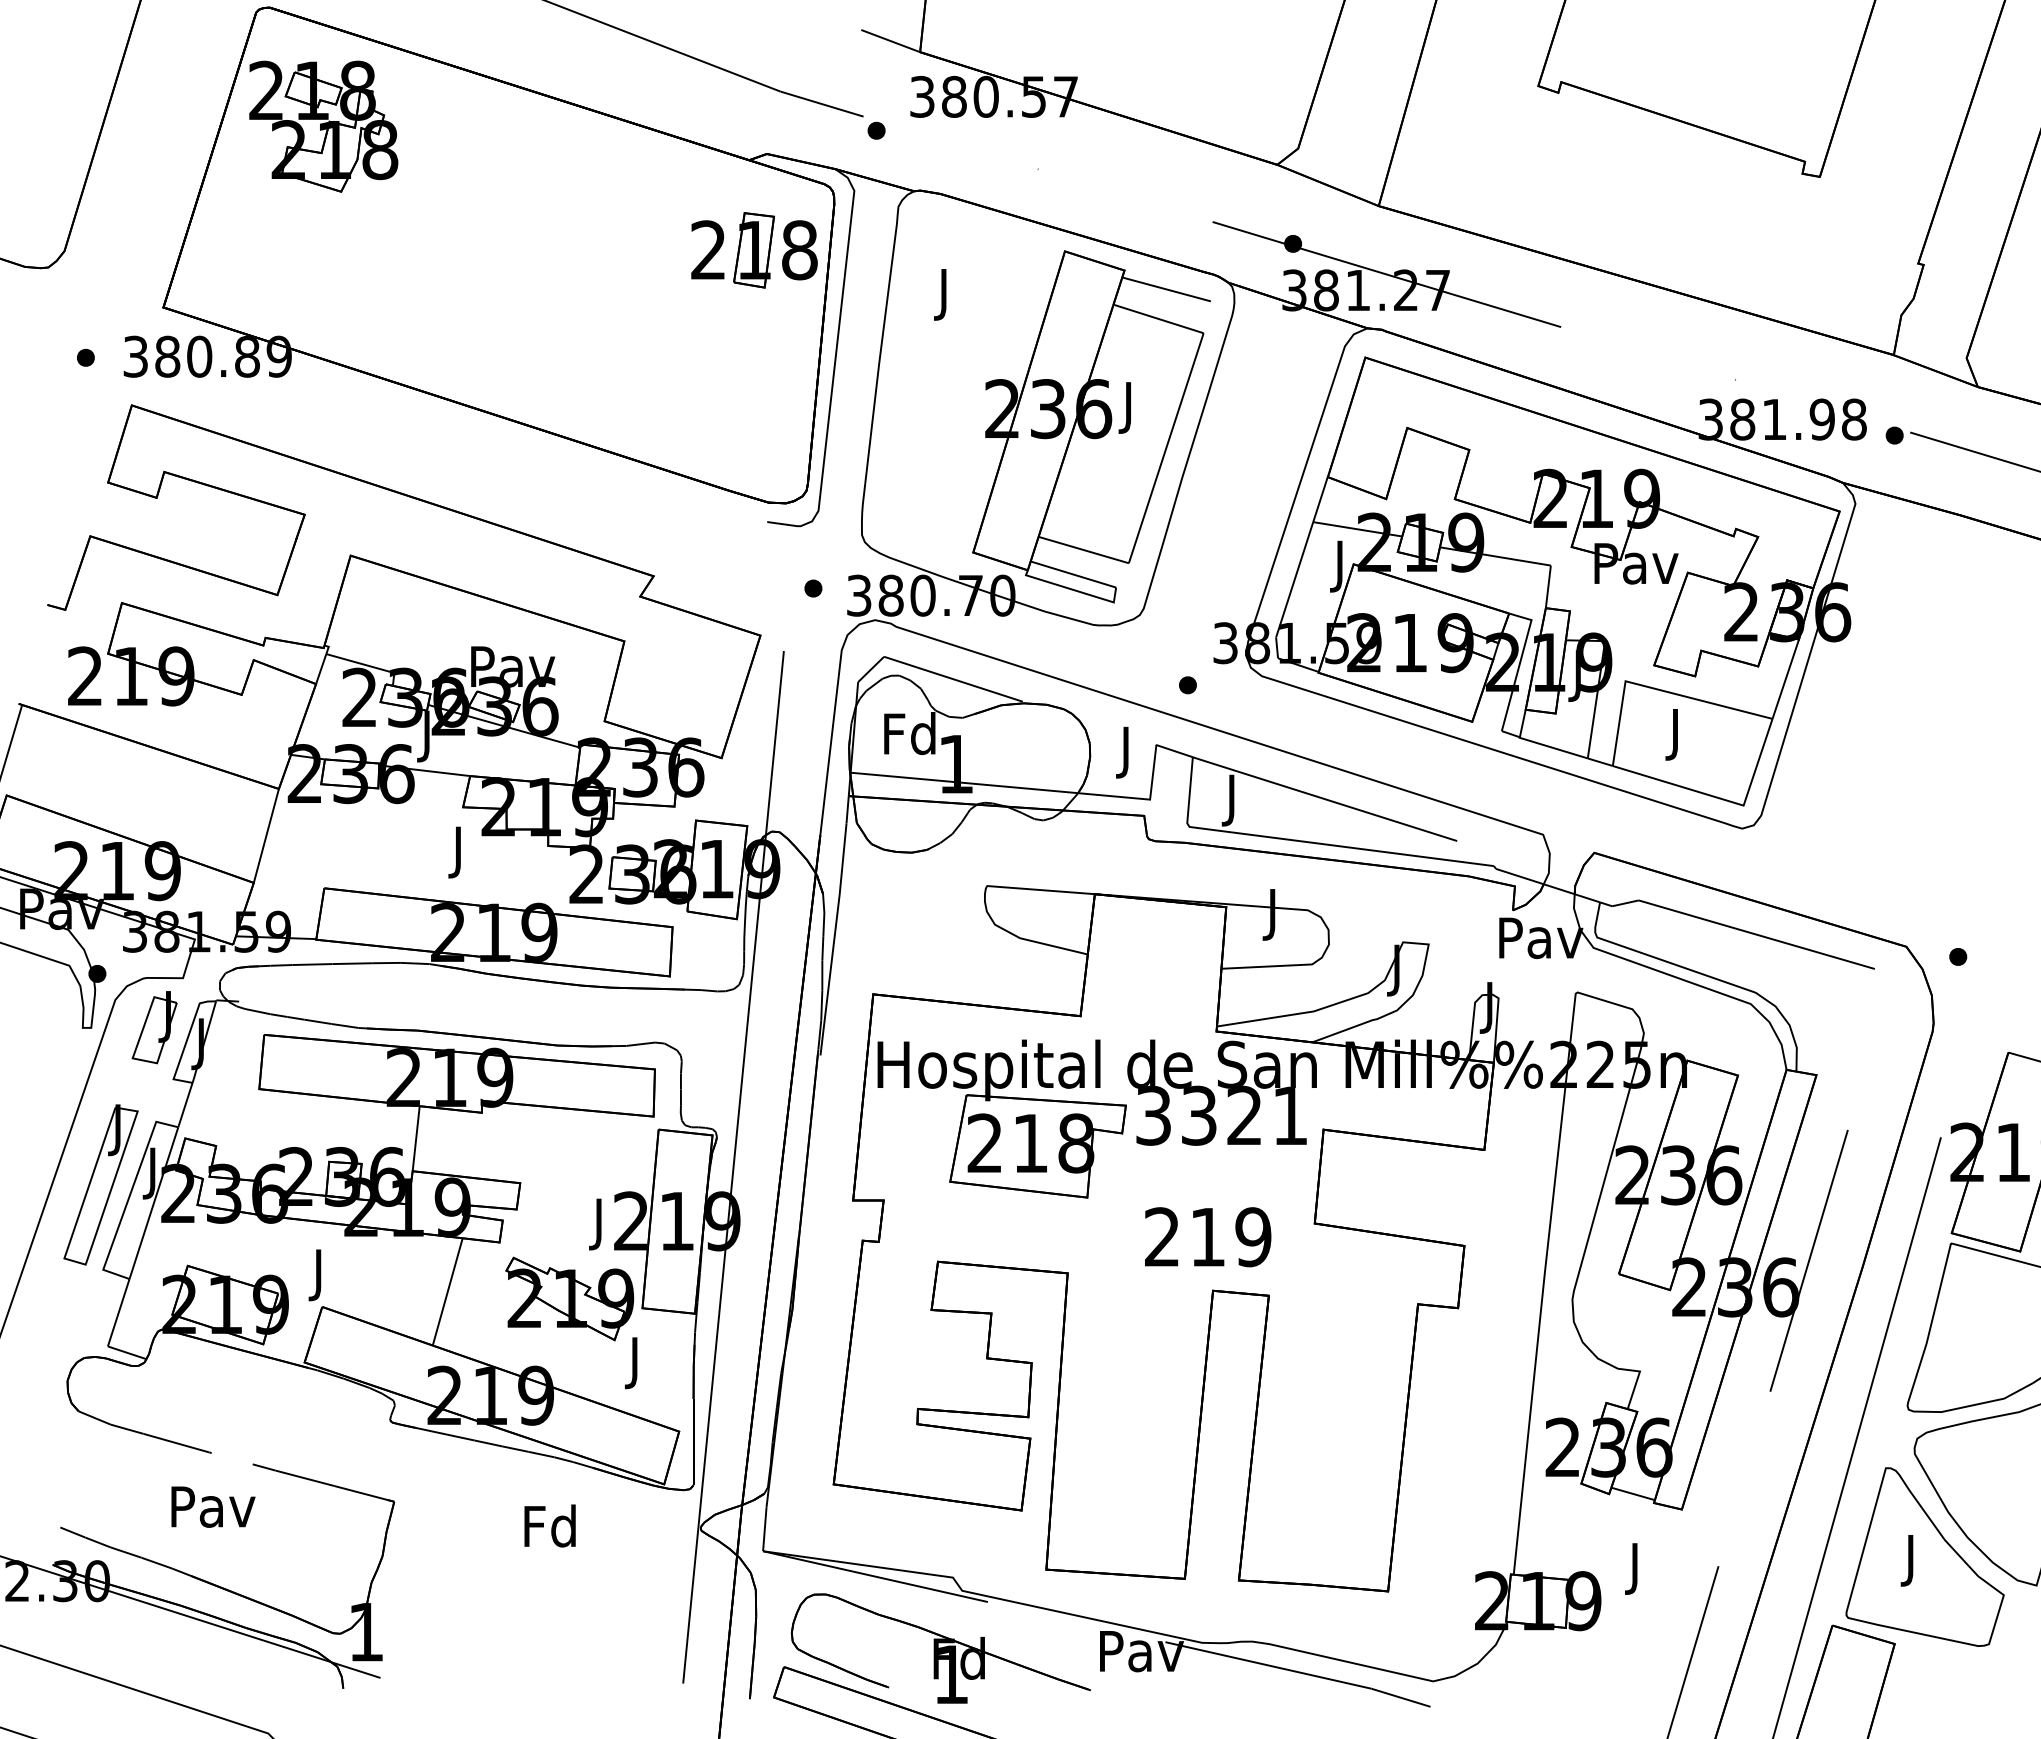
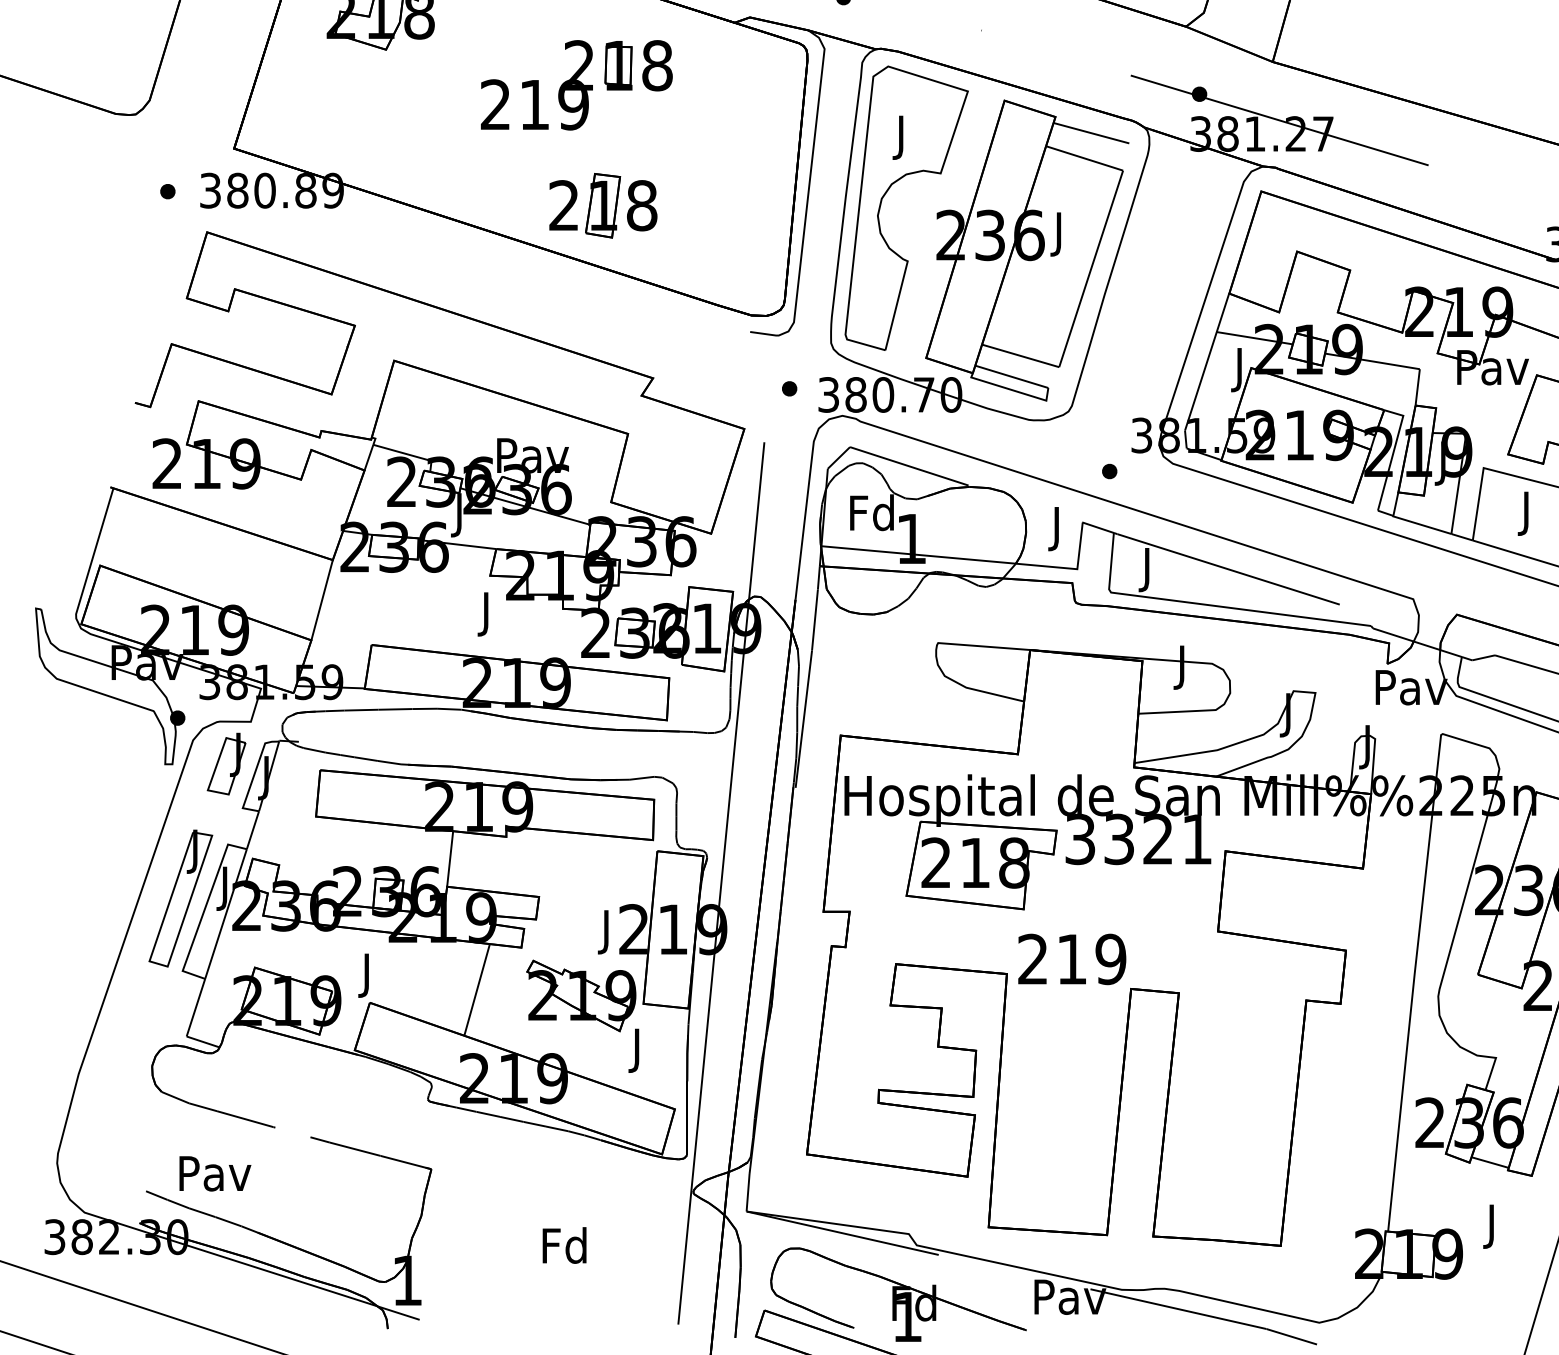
part: (564, 233) -> (576, 85), added
part: (754, 250) -> (603, 205), moved
part: (926, 360) -> (886, 193), added
text: (1208, 1237) -> (1072, 959), moved
text: (213, 1506) -> (215, 1173), moved
text: (549, 1525) -> (564, 1245), moved

